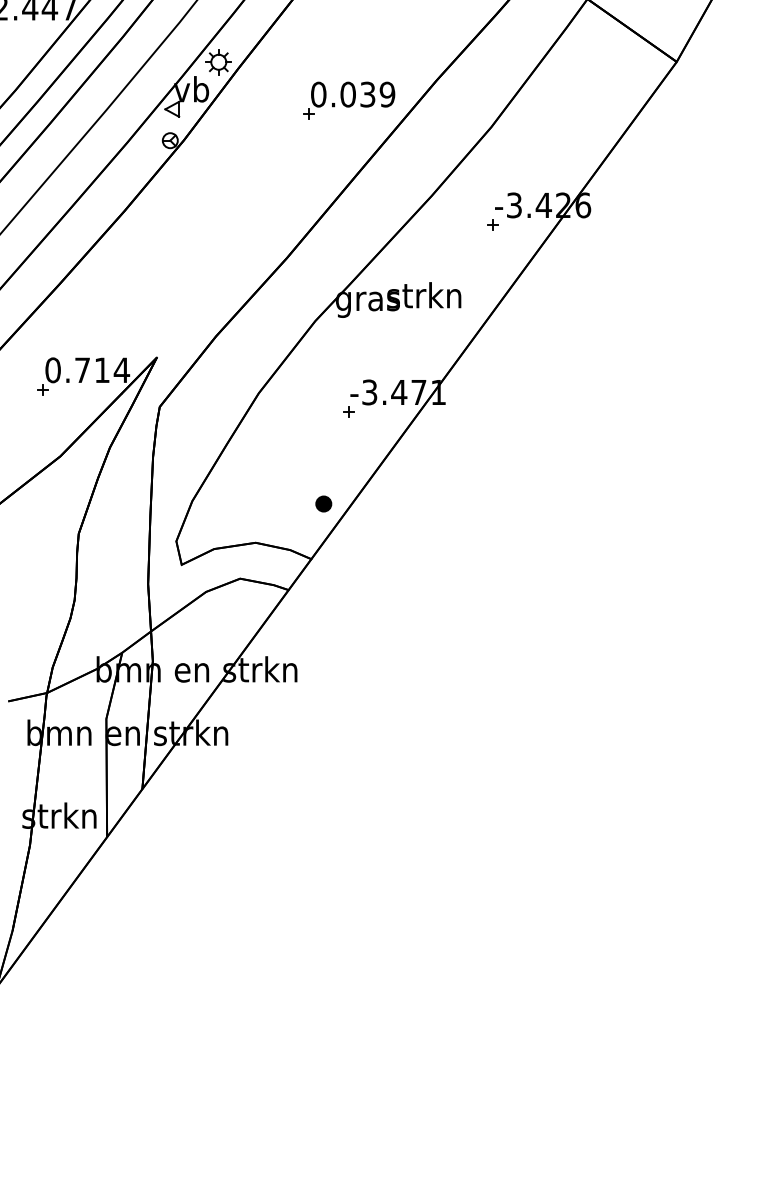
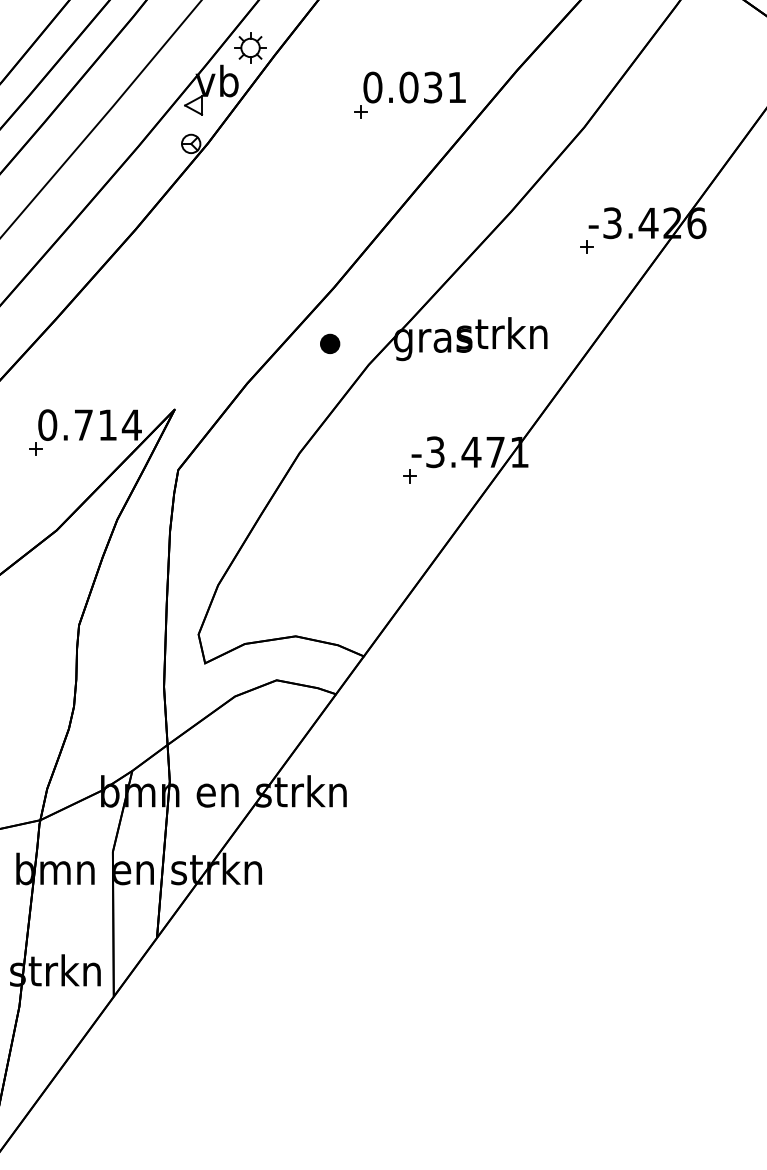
text: (387, 94) -> (457, 87), 0.039 -> 0.031
part: (323, 503) -> (329, 343), moved

